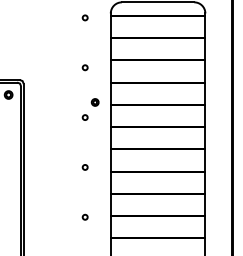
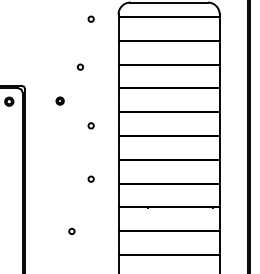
circle: (84, 67) -> (79, 66), moved
part: (94, 102) -> (59, 101), moved
circle: (84, 216) -> (71, 230), moved

